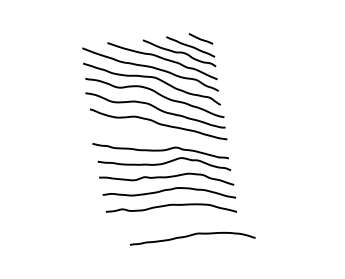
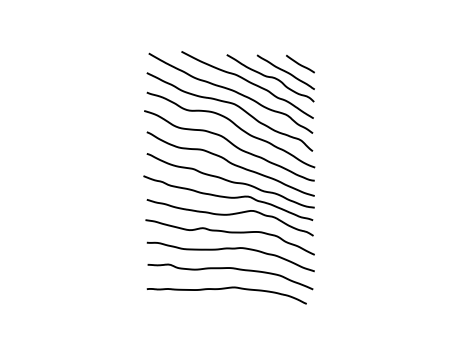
curve: (160, 137) -> (230, 180), added
curve: (191, 236) -> (226, 289), moved

